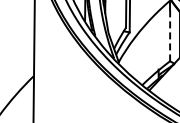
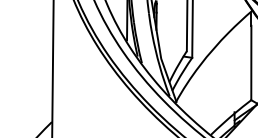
line: (170, 36) -> (251, 63), dashed -> solid

